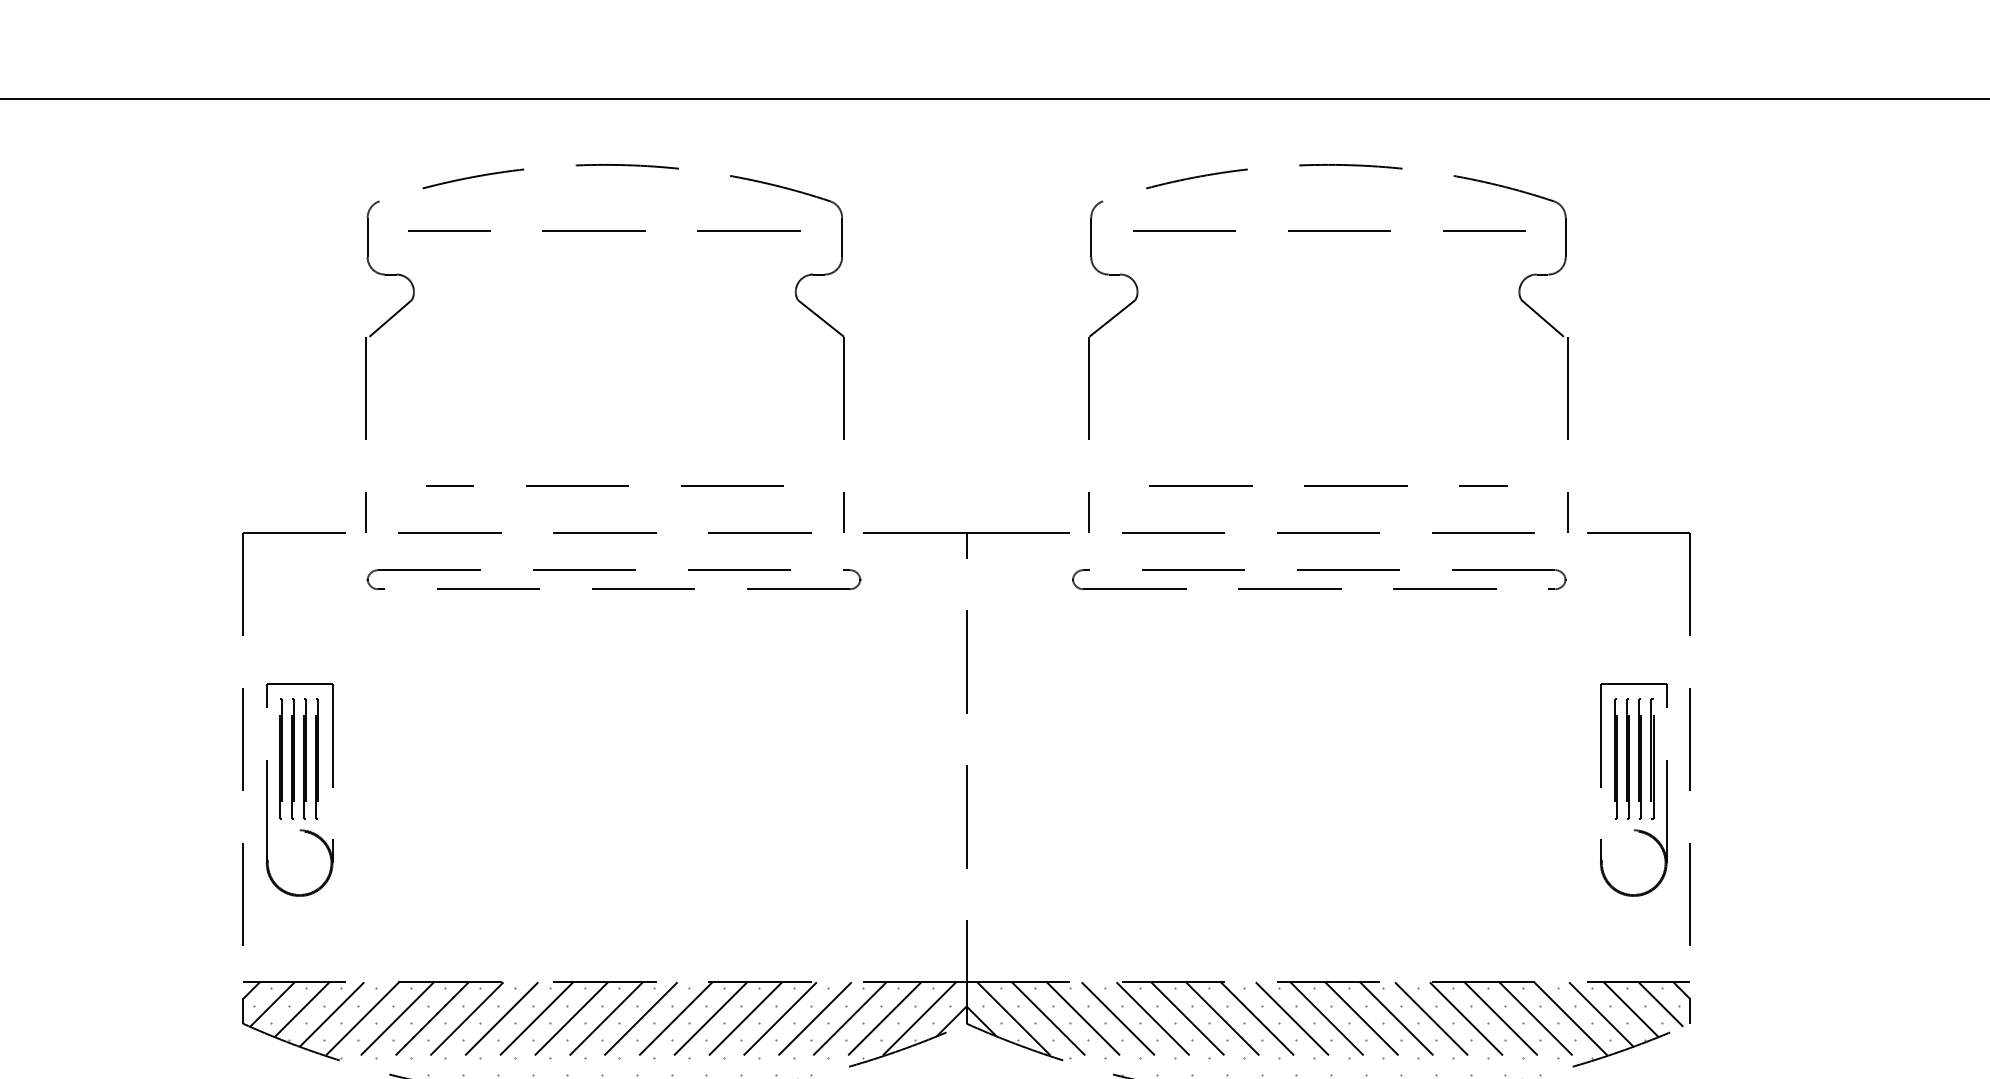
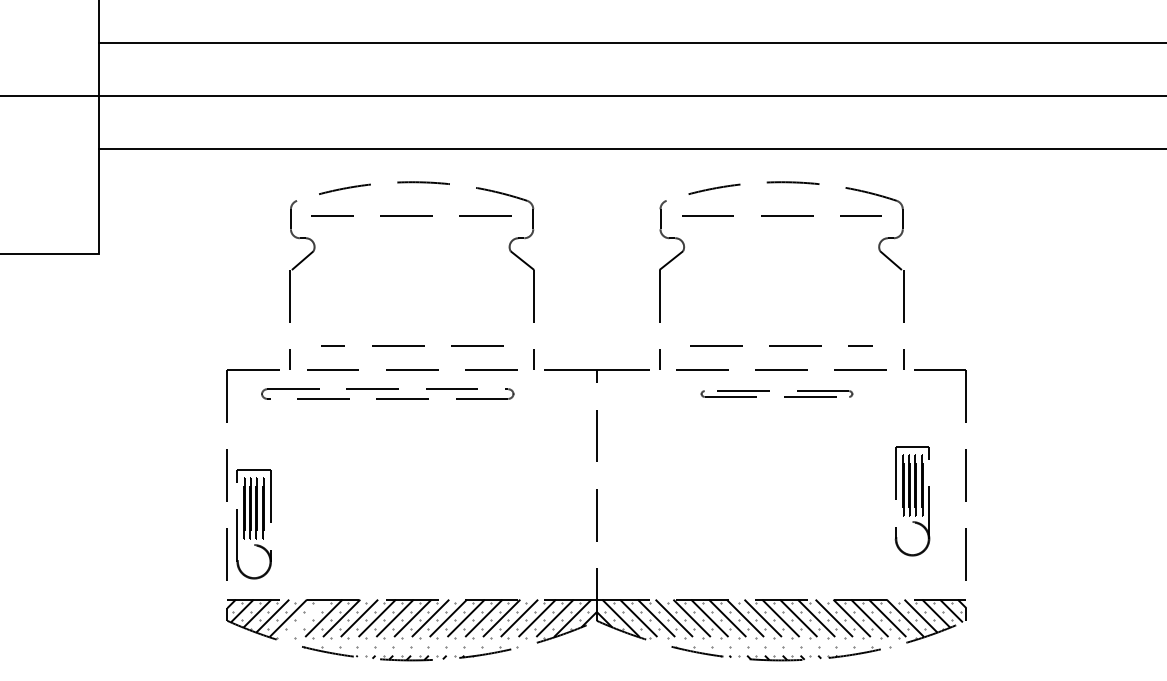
part: (613, 578) -> (387, 393), moved
part: (1318, 578) -> (776, 393), size x0.6
part: (298, 790) -> (253, 524), moved
part: (1633, 790) -> (912, 501), moved
line: (392, 1023) -> (303, 620), removed

